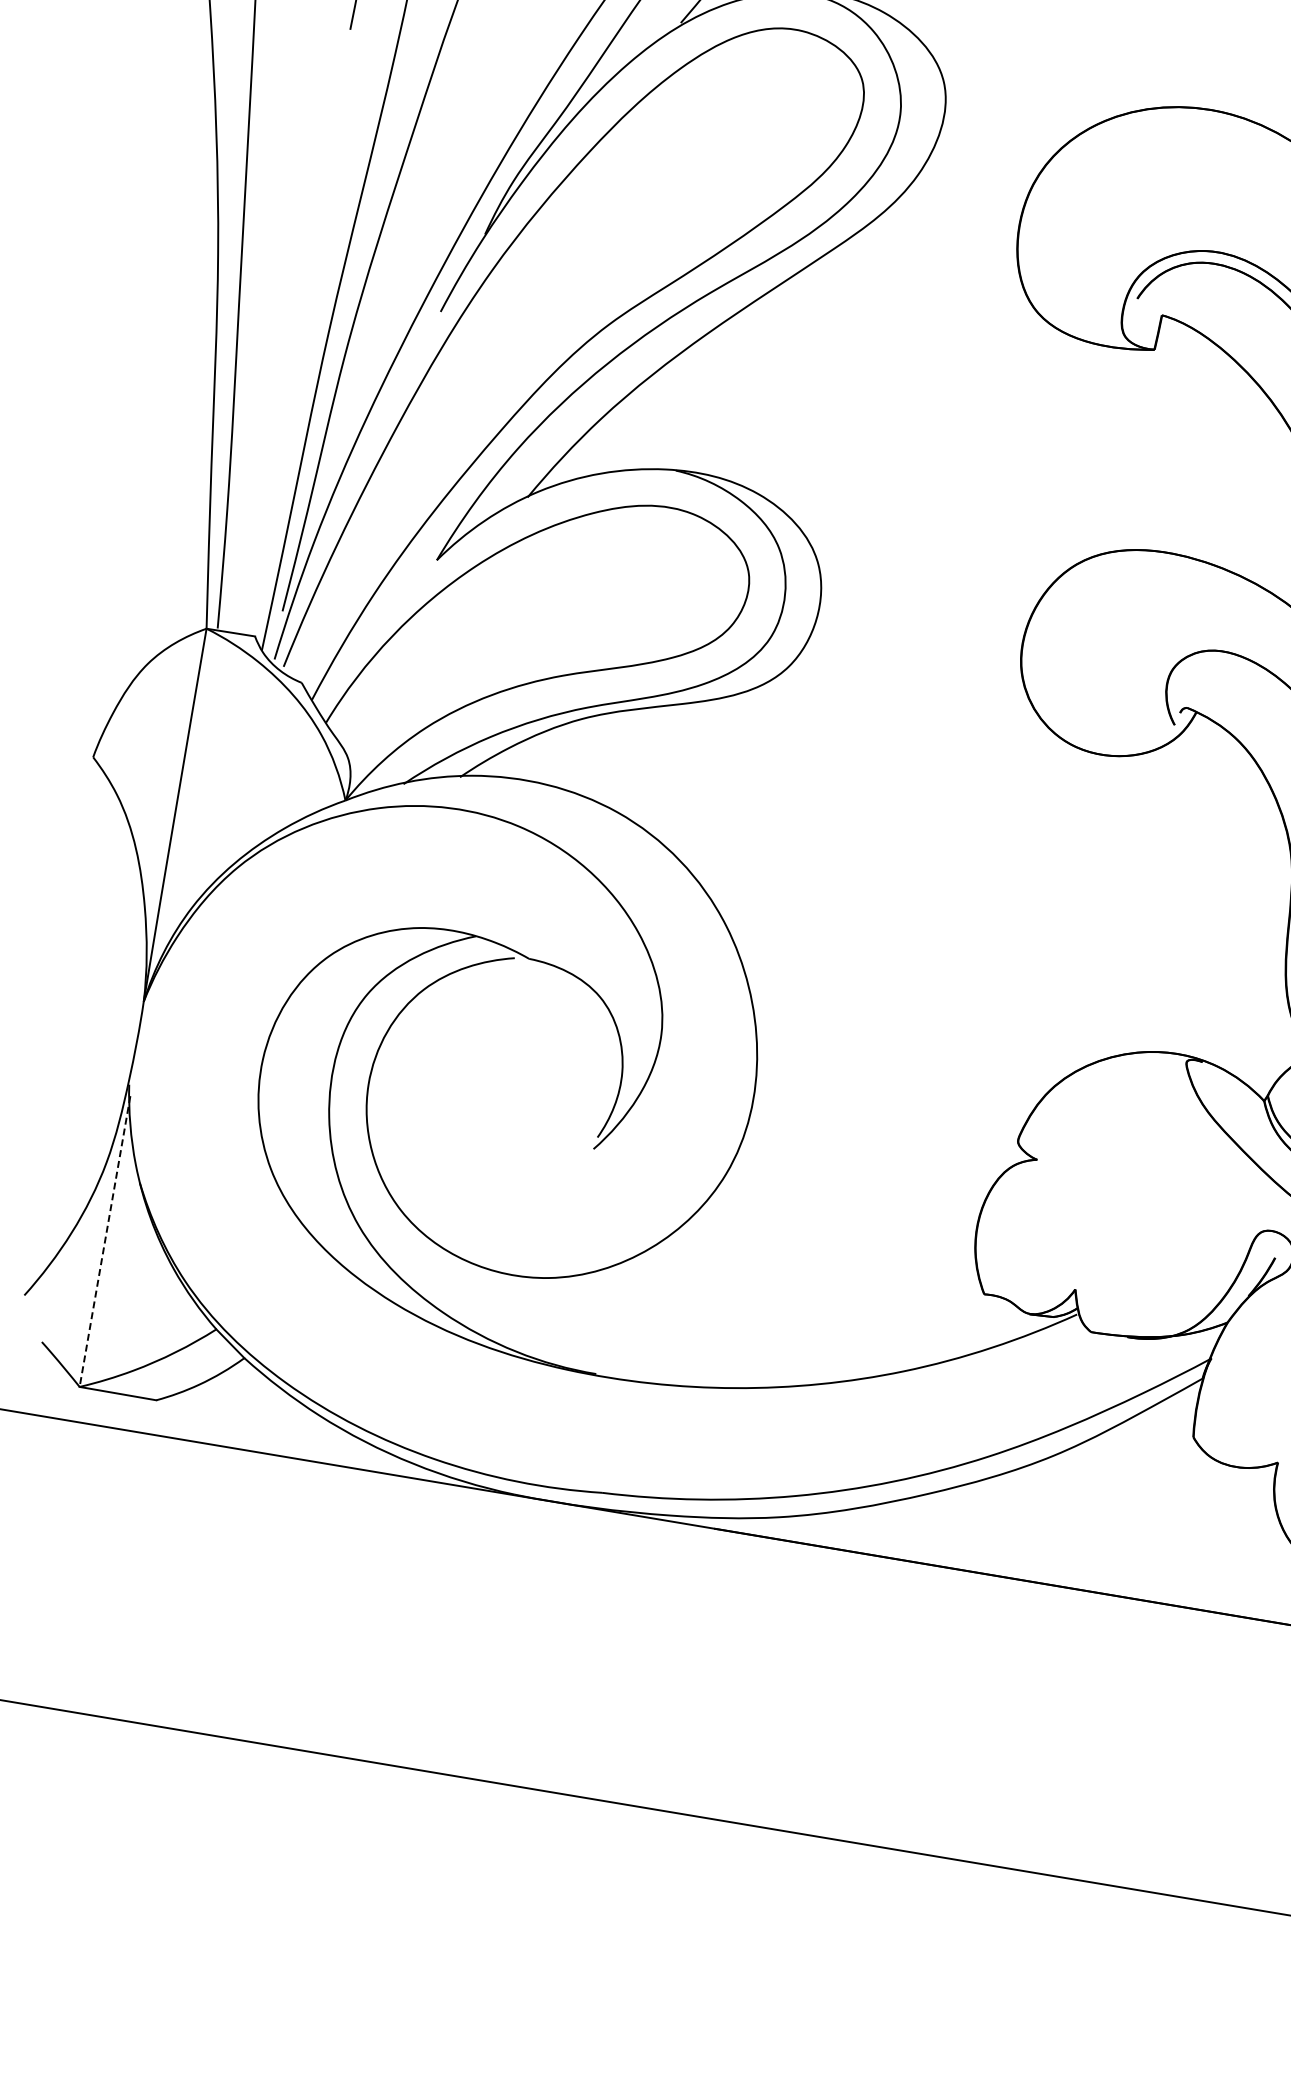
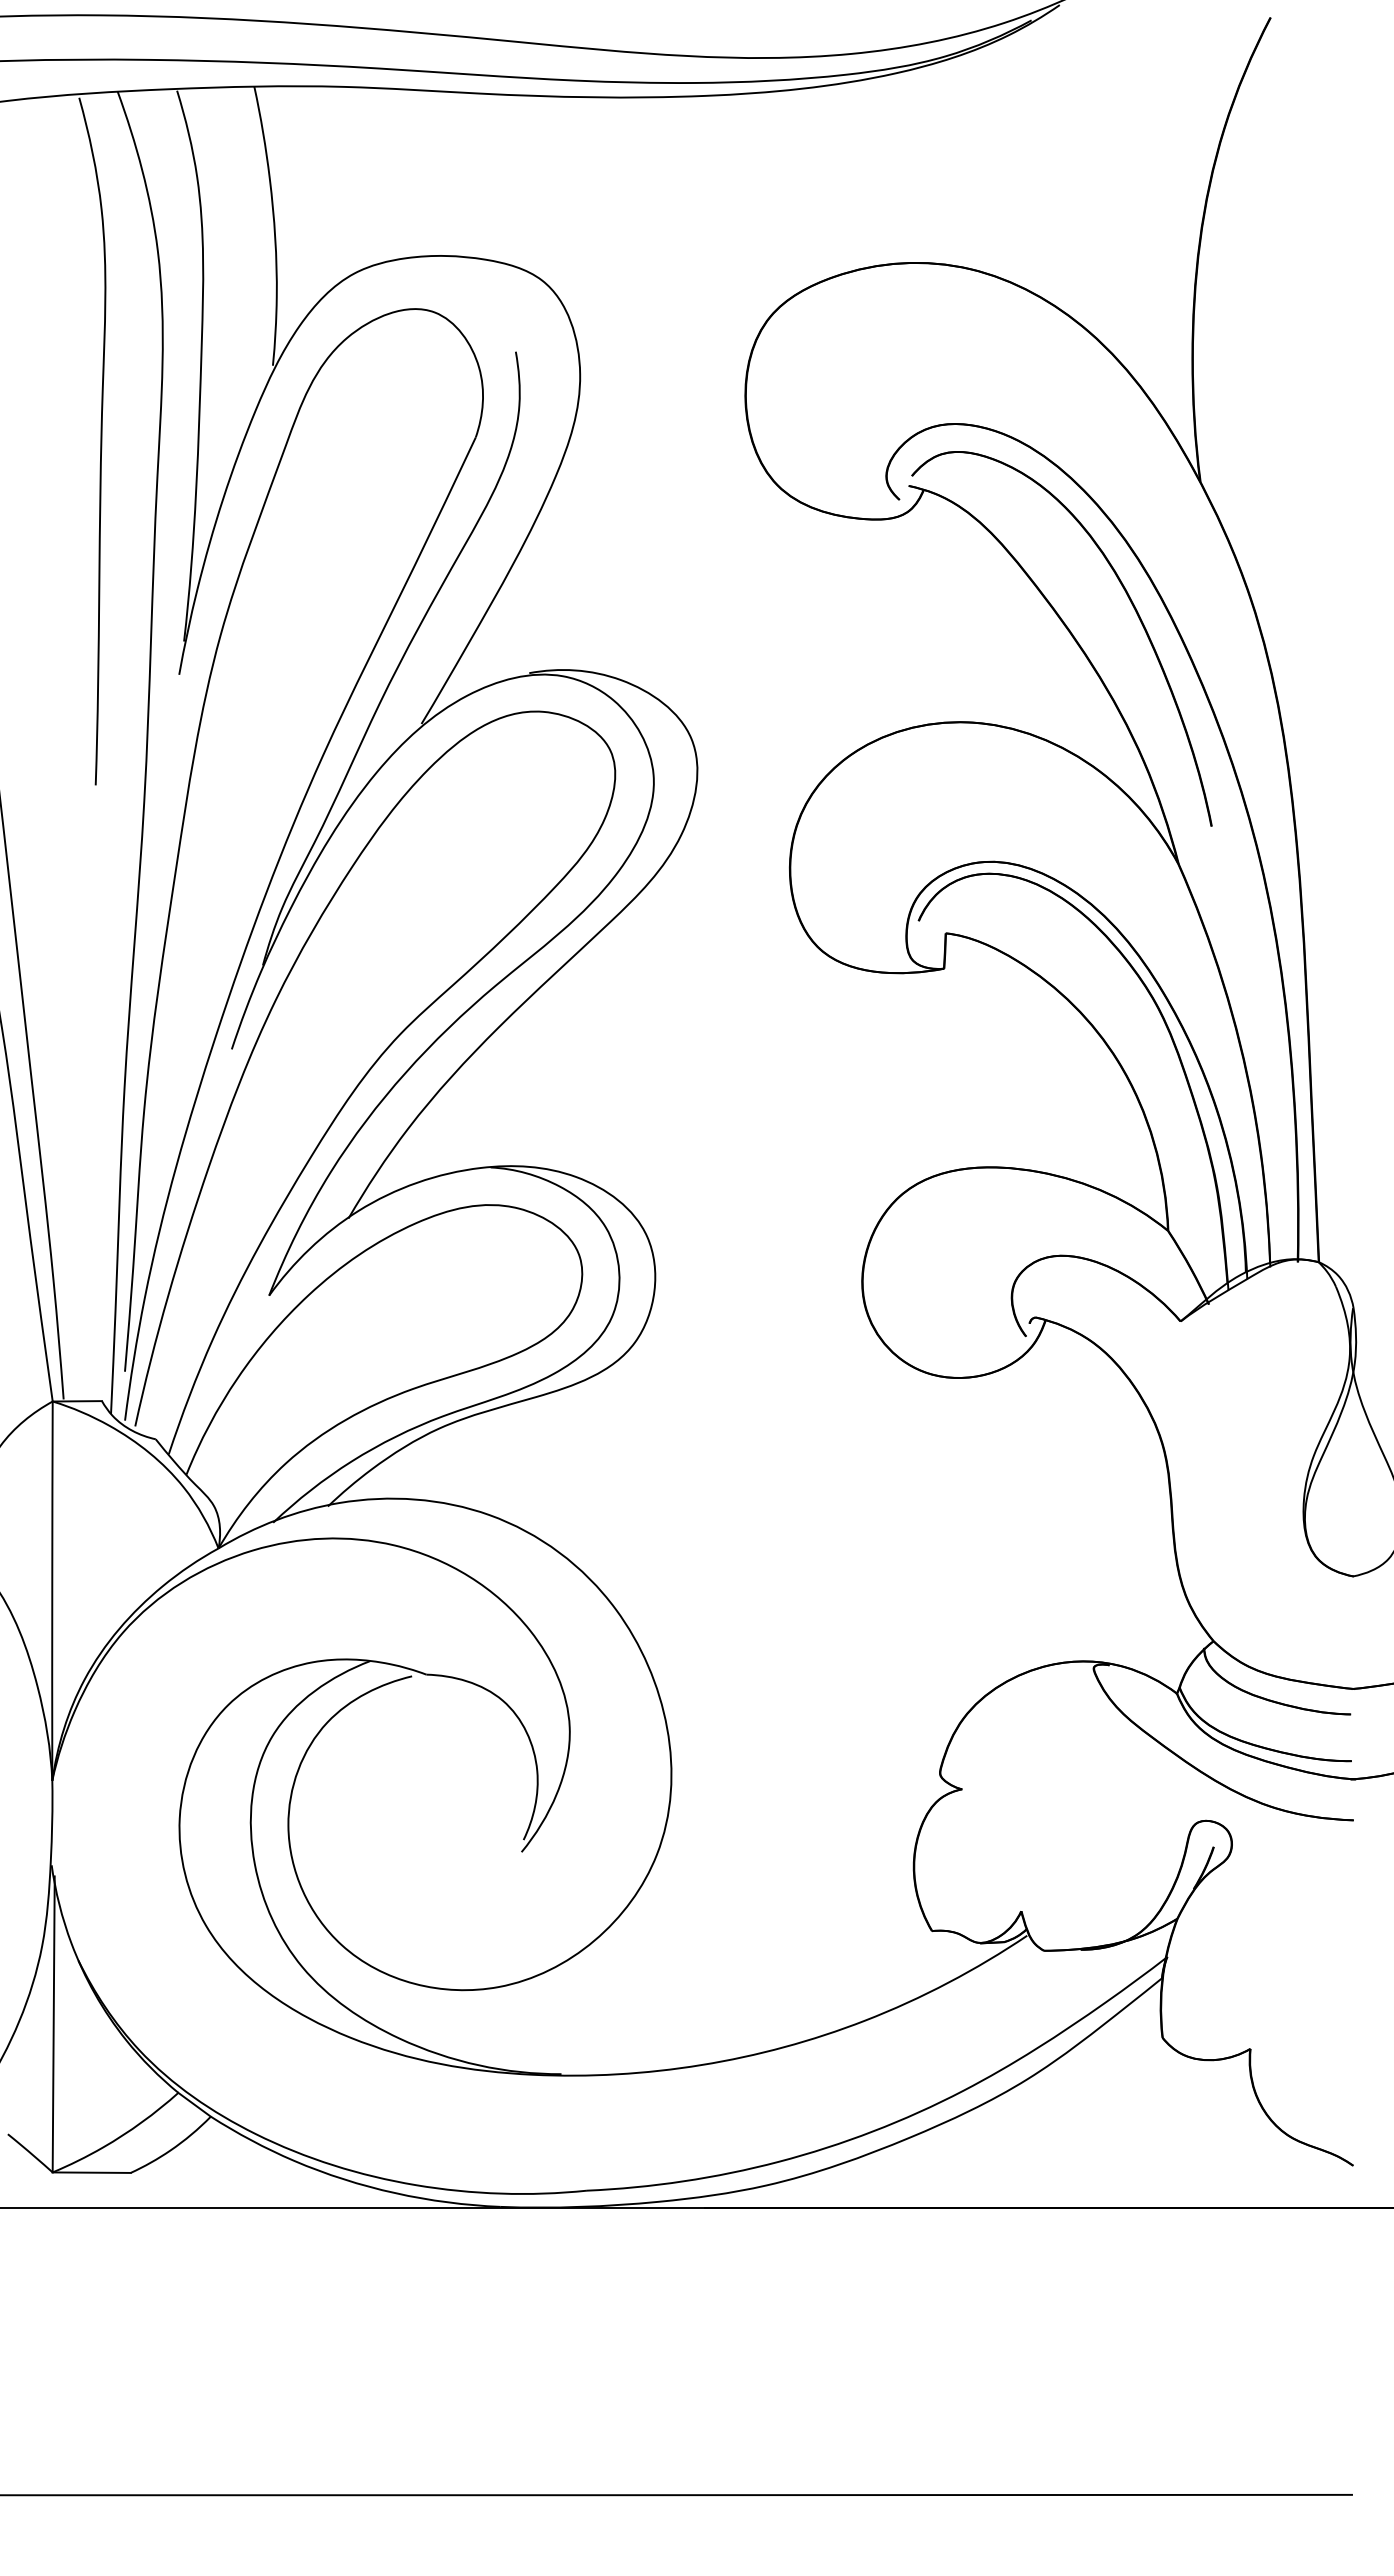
line: (104, 1241) -> (53, 2024), dashed -> solid

